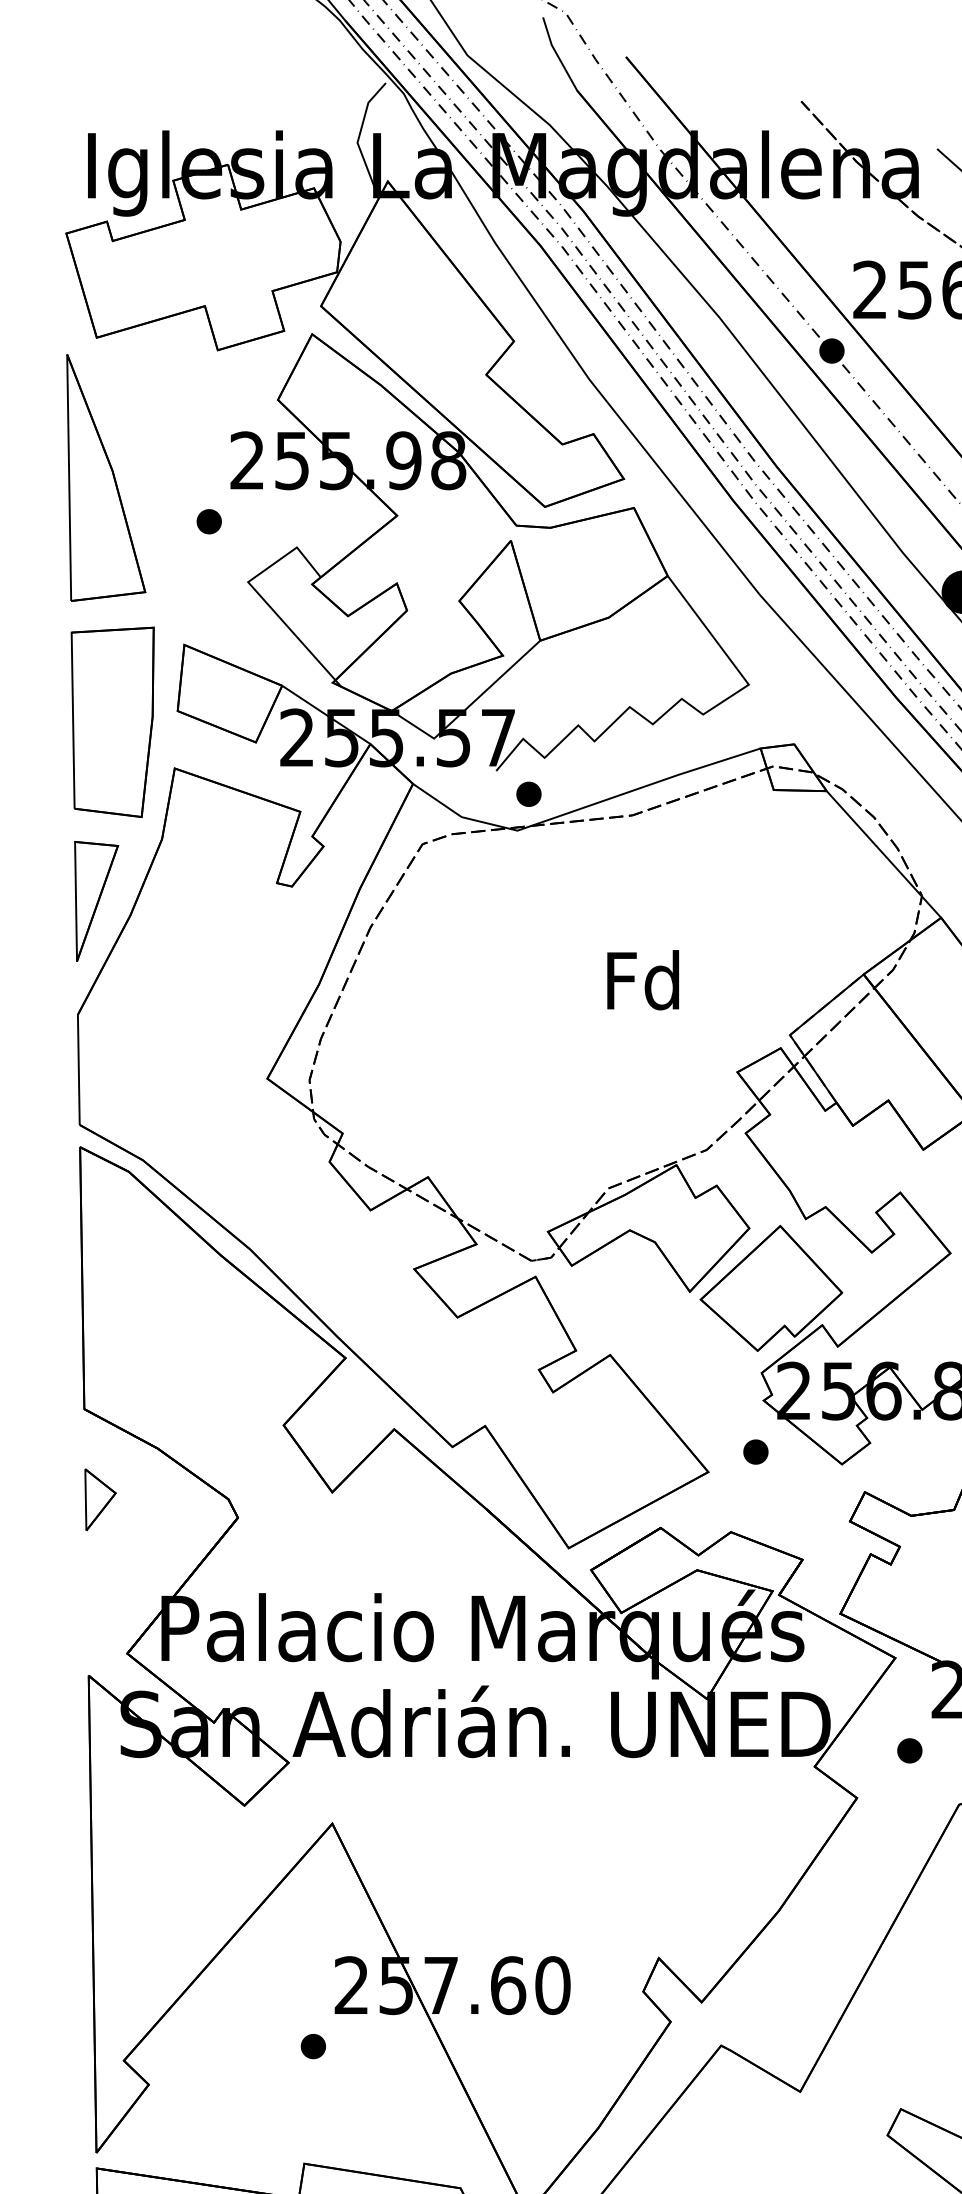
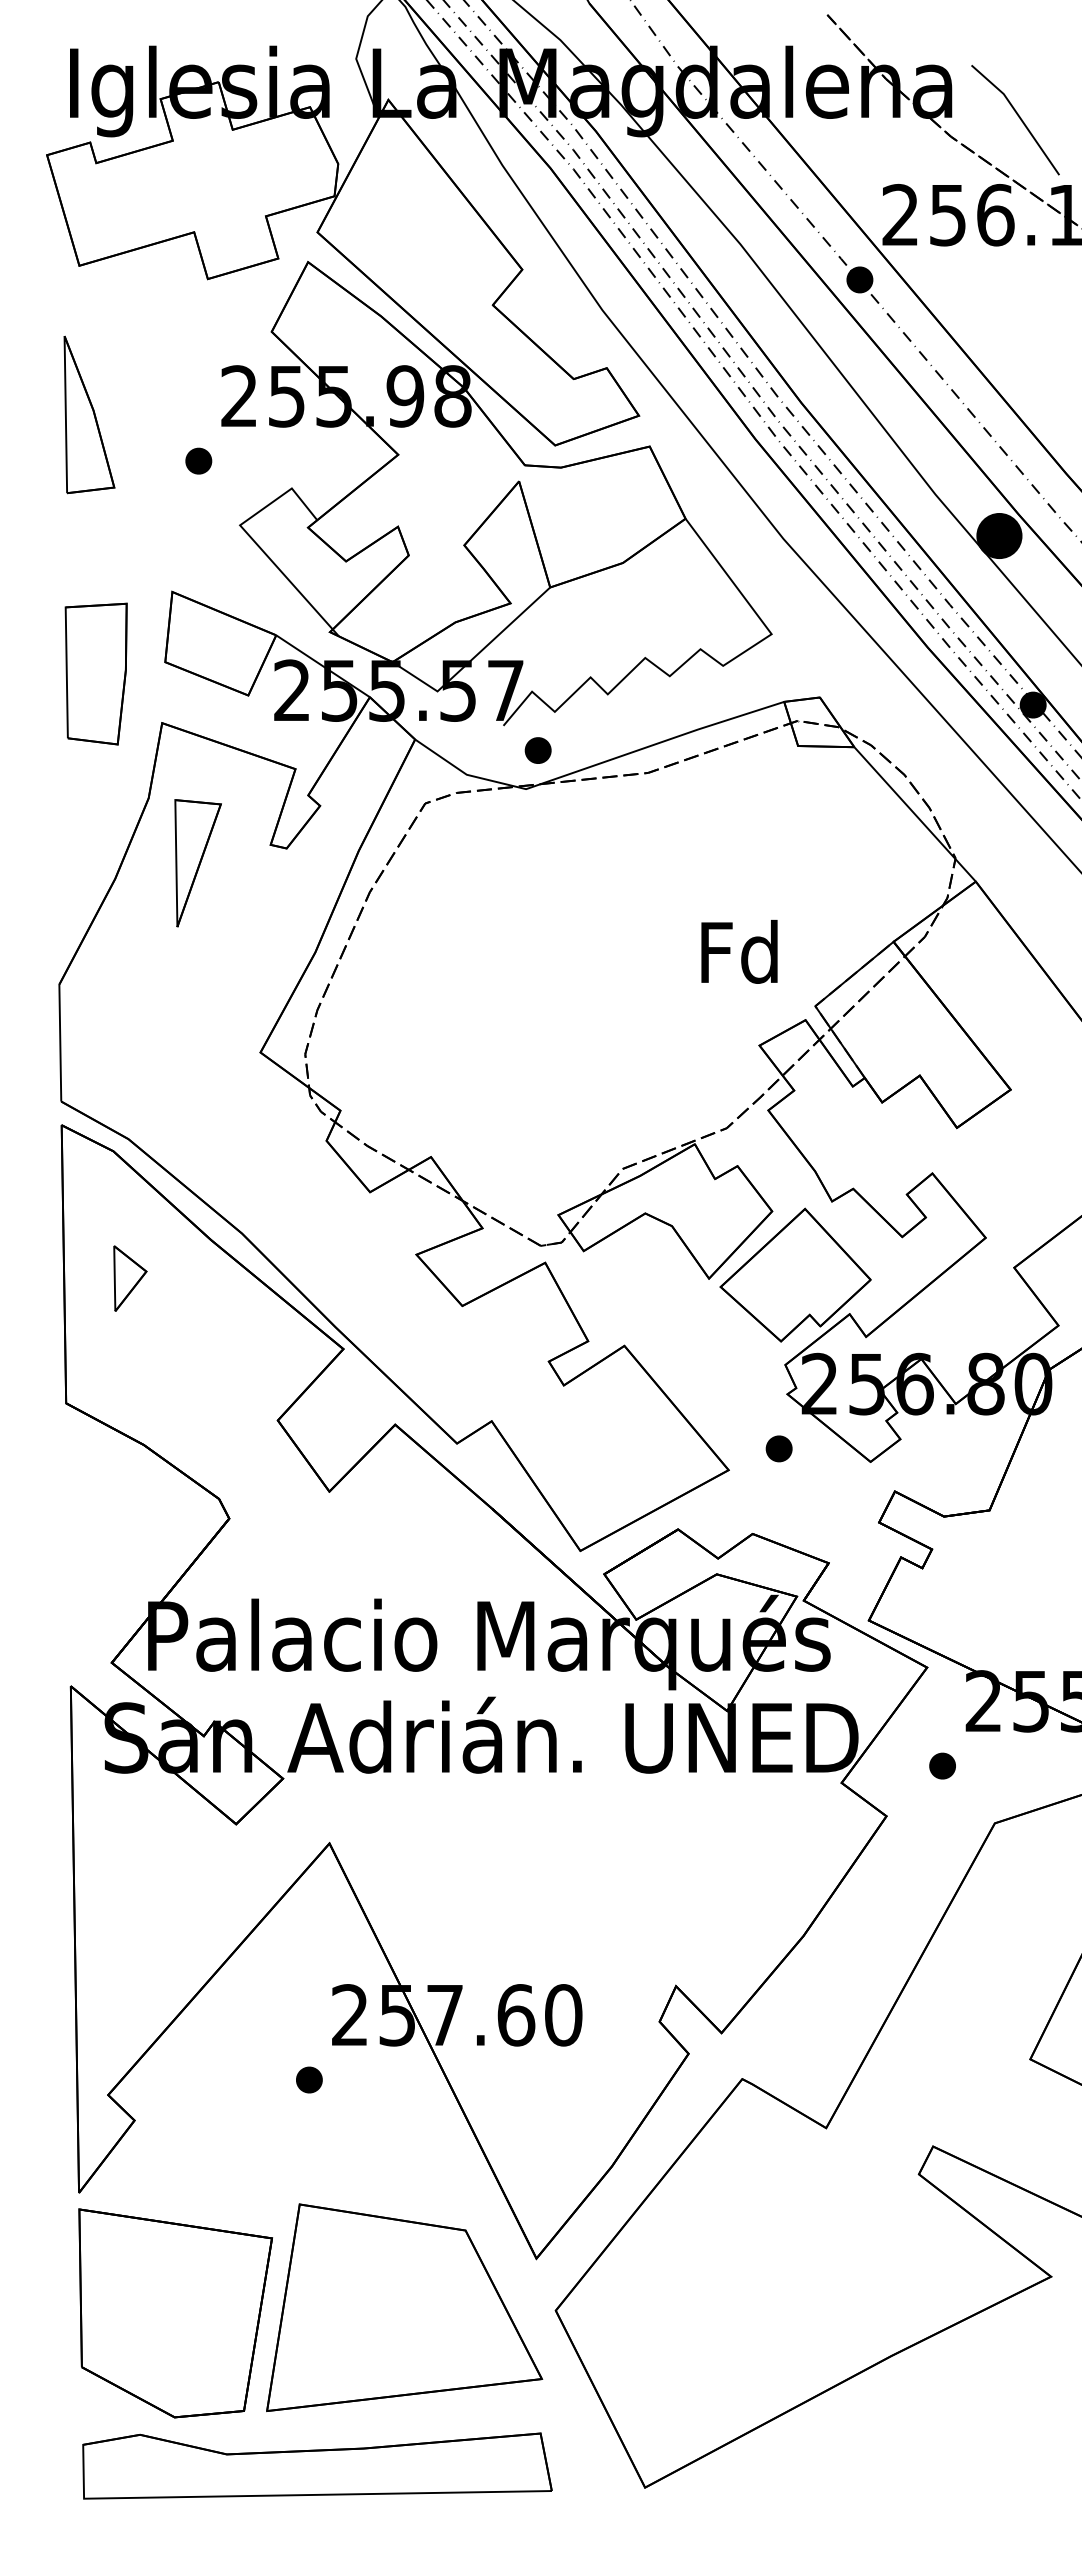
part: (106, 477) -> (89, 414), size x0.6
part: (111, 721) -> (95, 673), size x0.7
part: (95, 901) -> (197, 863), moved
text: (643, 979) -> (739, 951), moved
part: (100, 1499) -> (130, 1278), moved

